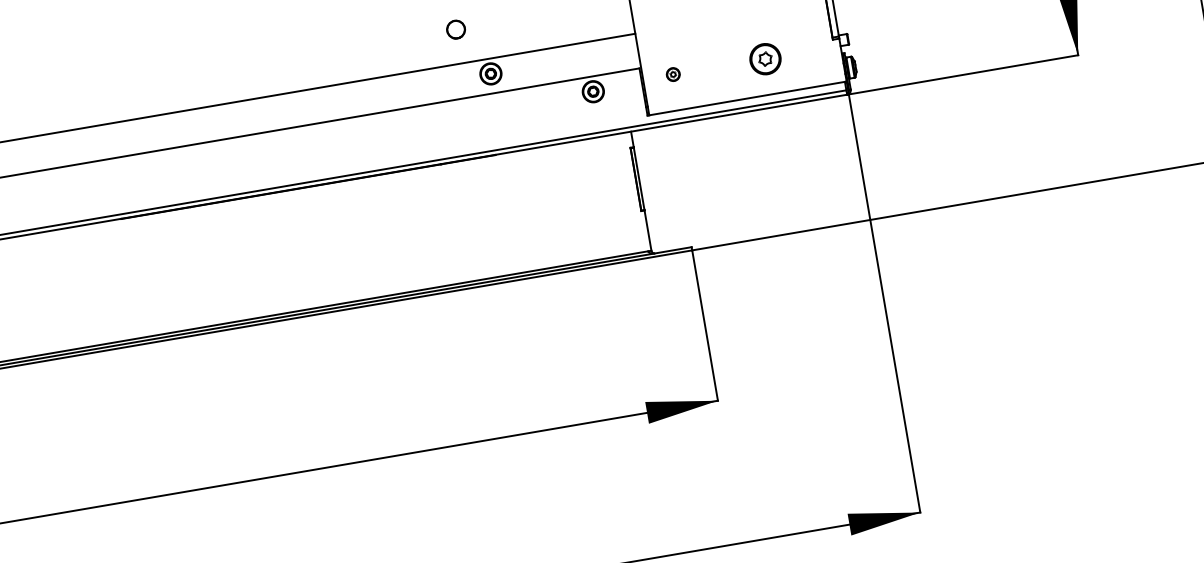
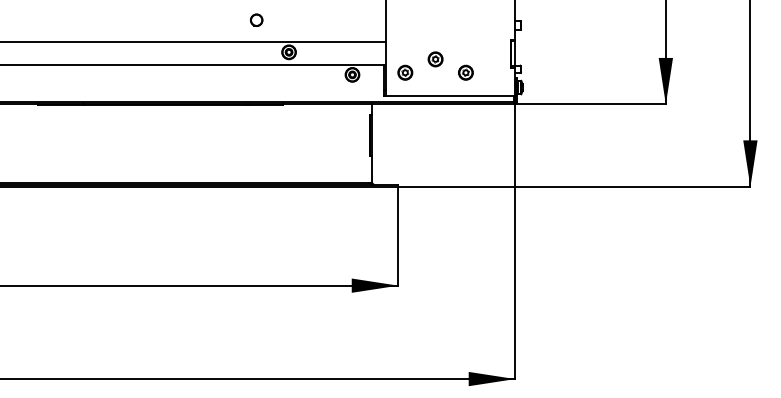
circle: (455, 28) -> (256, 19), moved
part: (715, 46) -> (435, 59), added
part: (764, 58) -> (465, 72), size x0.71
part: (673, 74) -> (405, 72), size x1.67

